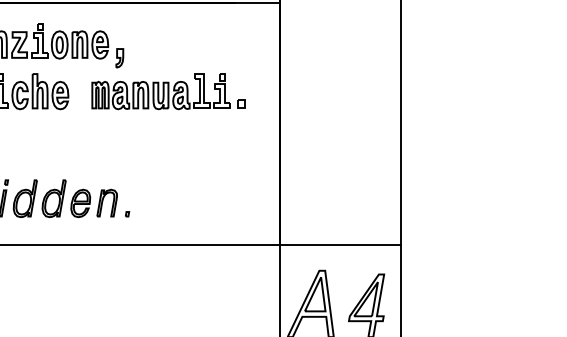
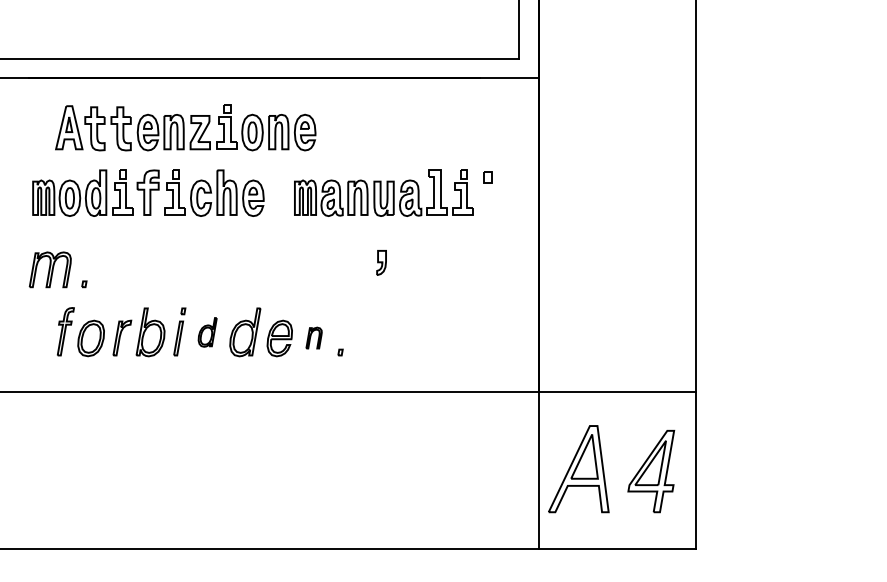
part: (119, 58) -> (381, 262), moved
part: (241, 104) -> (487, 177), moved
part: (25, 198) -> (207, 332), size x0.6
part: (106, 202) -> (313, 337), size x0.6

